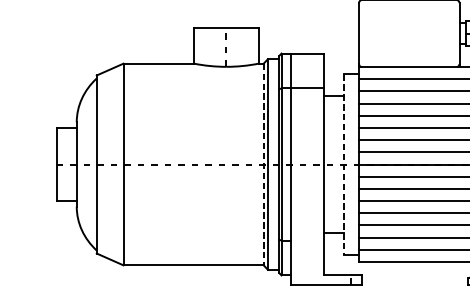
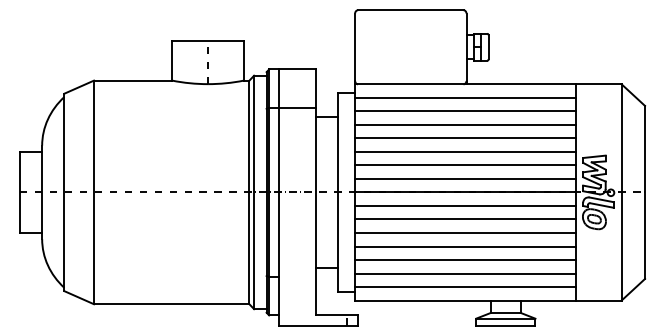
line: (263, 164) -> (249, 192), dashed -> solid
line: (344, 164) -> (338, 192), dashed -> solid

